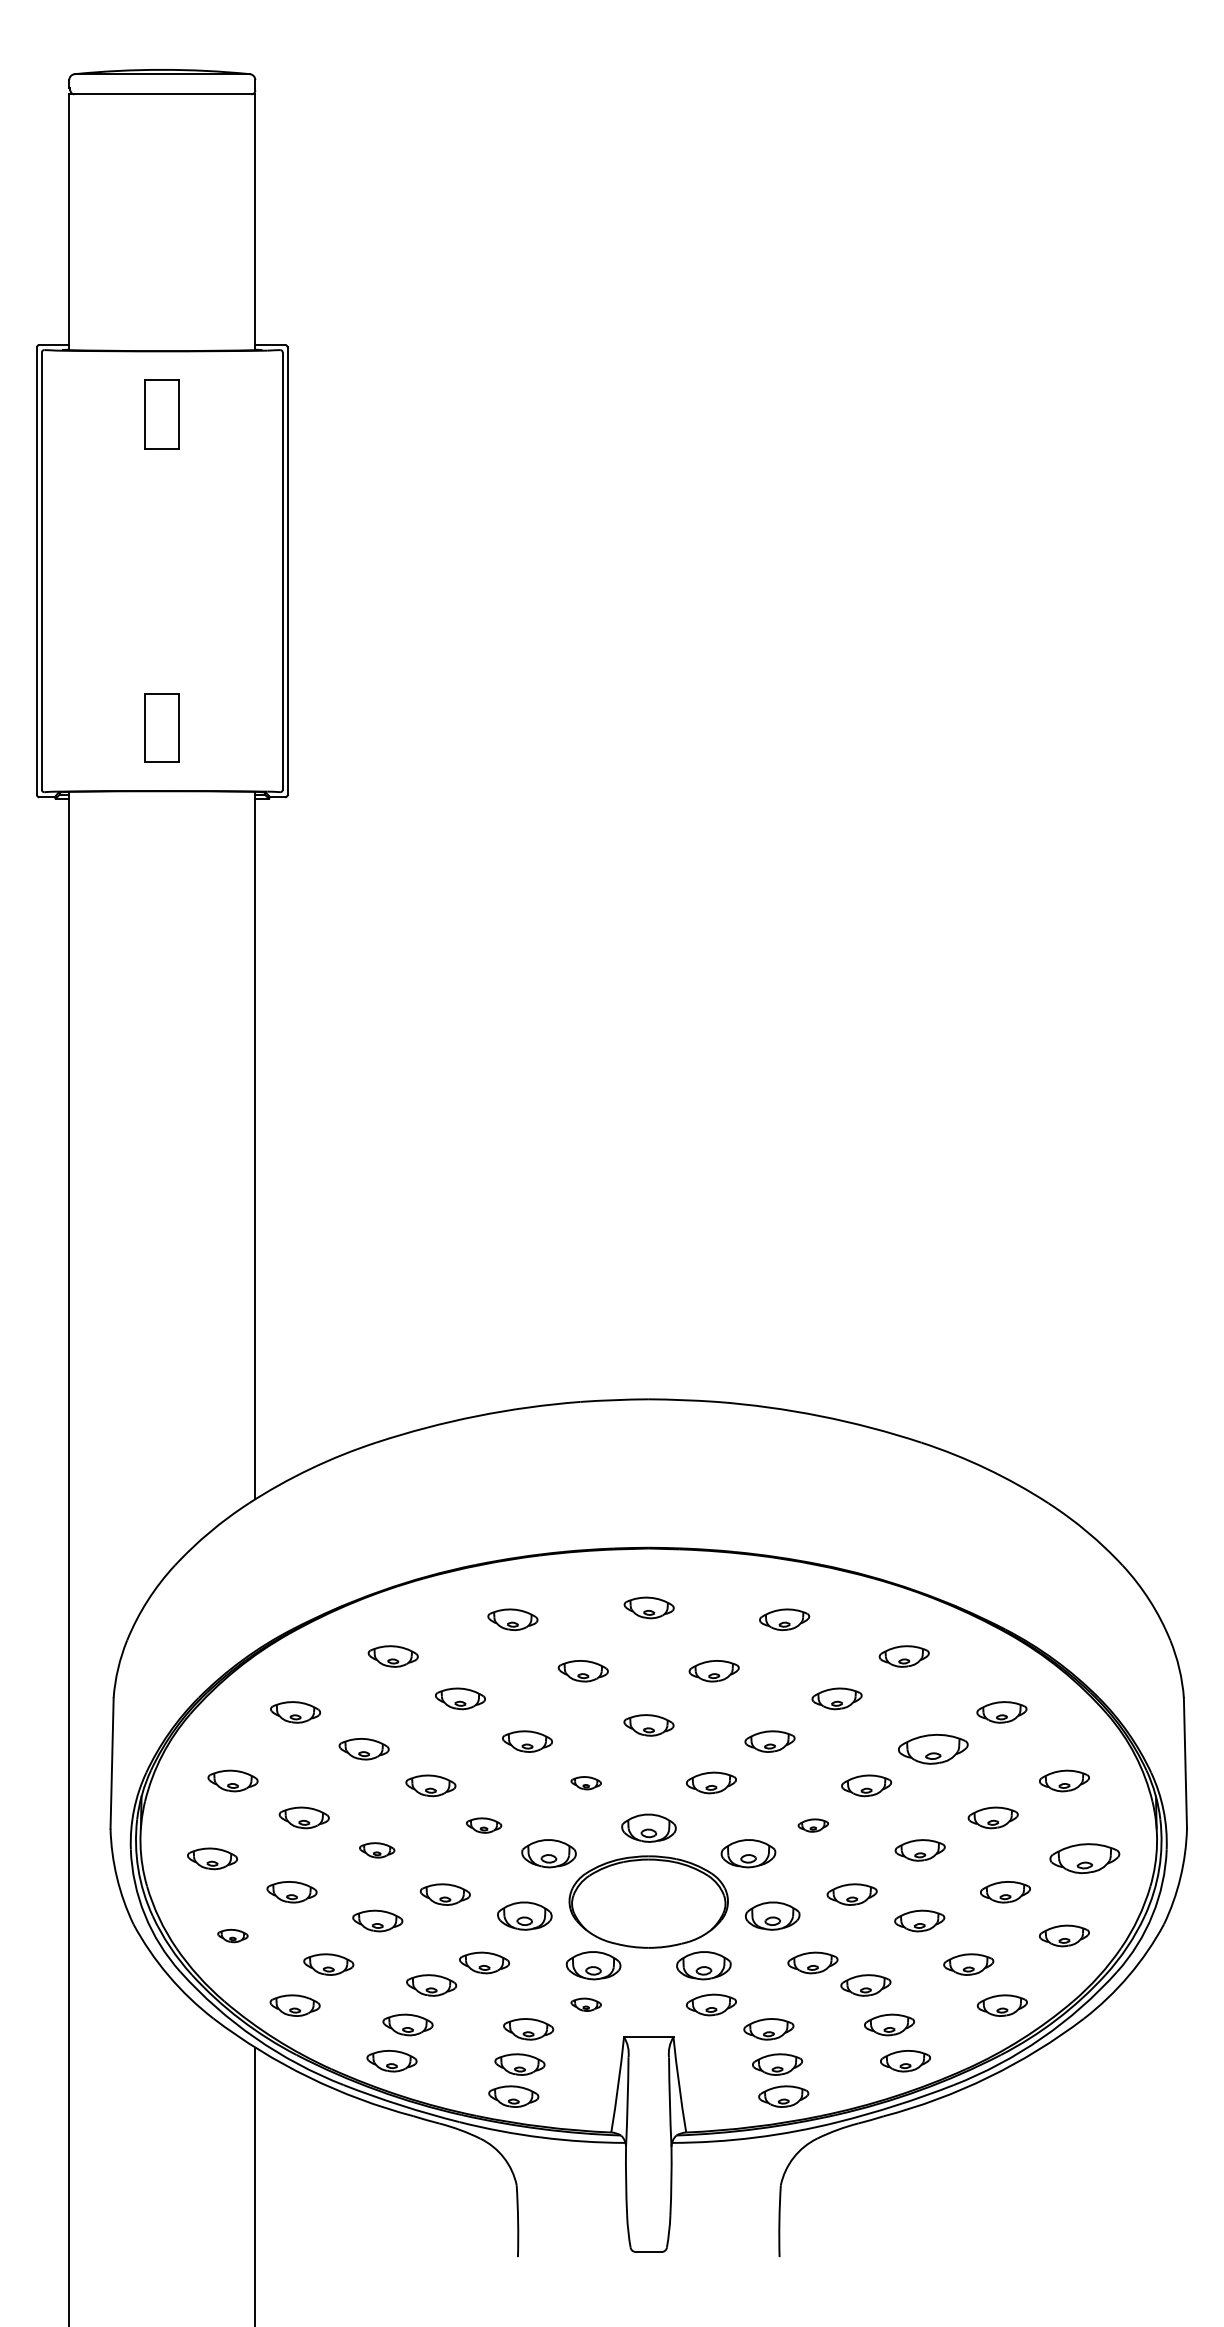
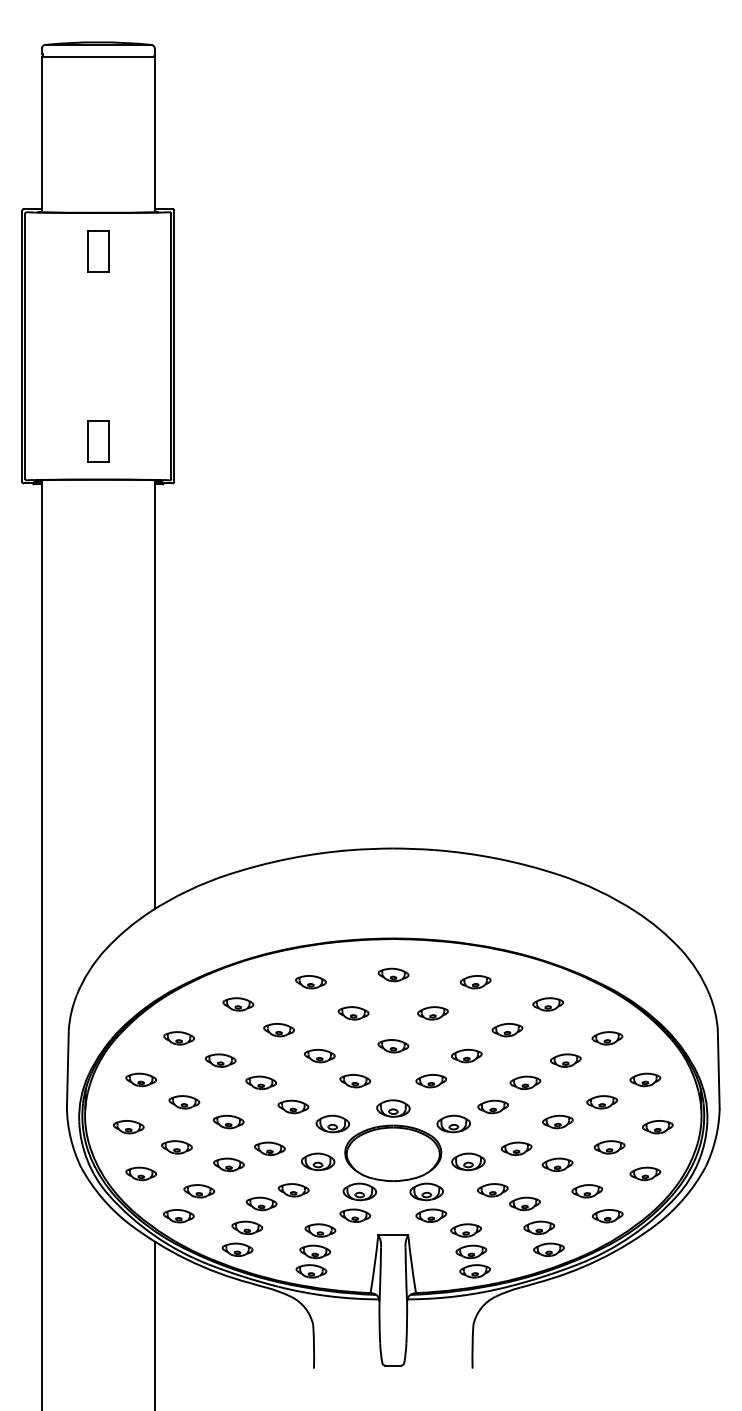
part: (932, 1748) -> (565, 1060), size x0.71
part: (586, 1783) -> (355, 1081), size x1.67
part: (484, 1824) -> (293, 1106), size x1.43
part: (812, 1824) -> (492, 1106), size x1.67
part: (377, 1849) -> (228, 1121), size x1.43
part: (1084, 1859) -> (657, 1127), size x0.71
part: (231, 1935) -> (140, 1173), size x1.67
part: (586, 2004) -> (355, 1215), size x1.67

